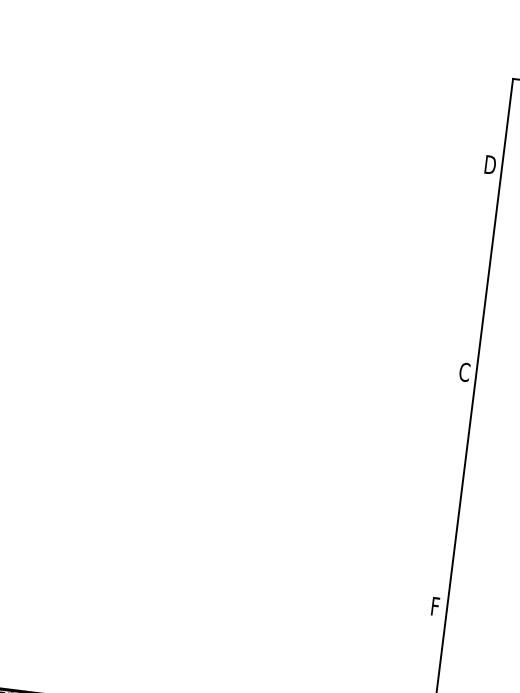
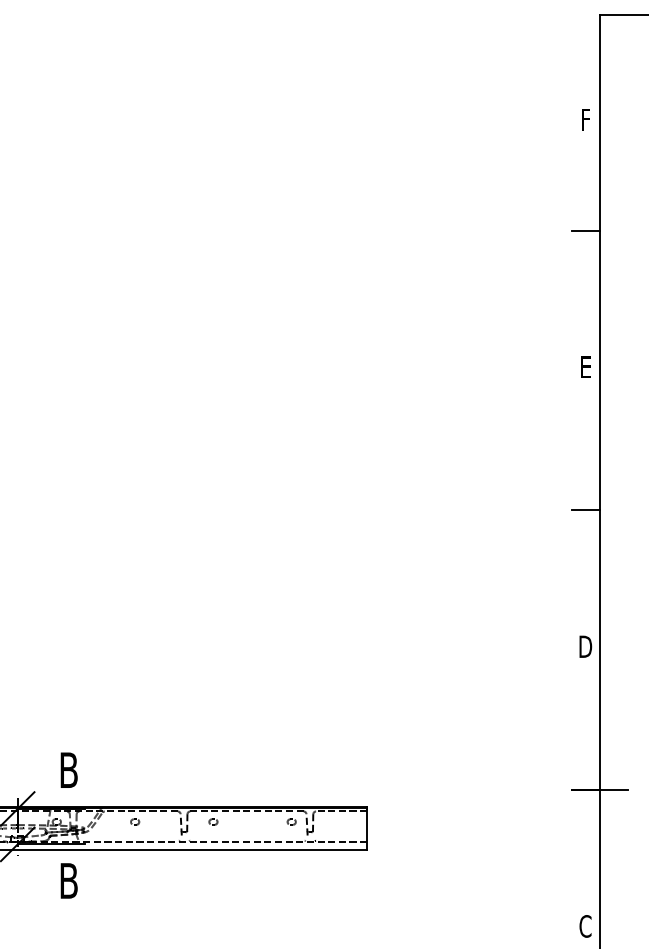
text: (490, 164) -> (585, 119), D -> F
line: (478, 257) -> (585, 230), added
text: (464, 371) -> (585, 366), C -> E
line: (449, 492) -> (585, 510), added
text: (435, 606) -> (585, 646), F -> D

